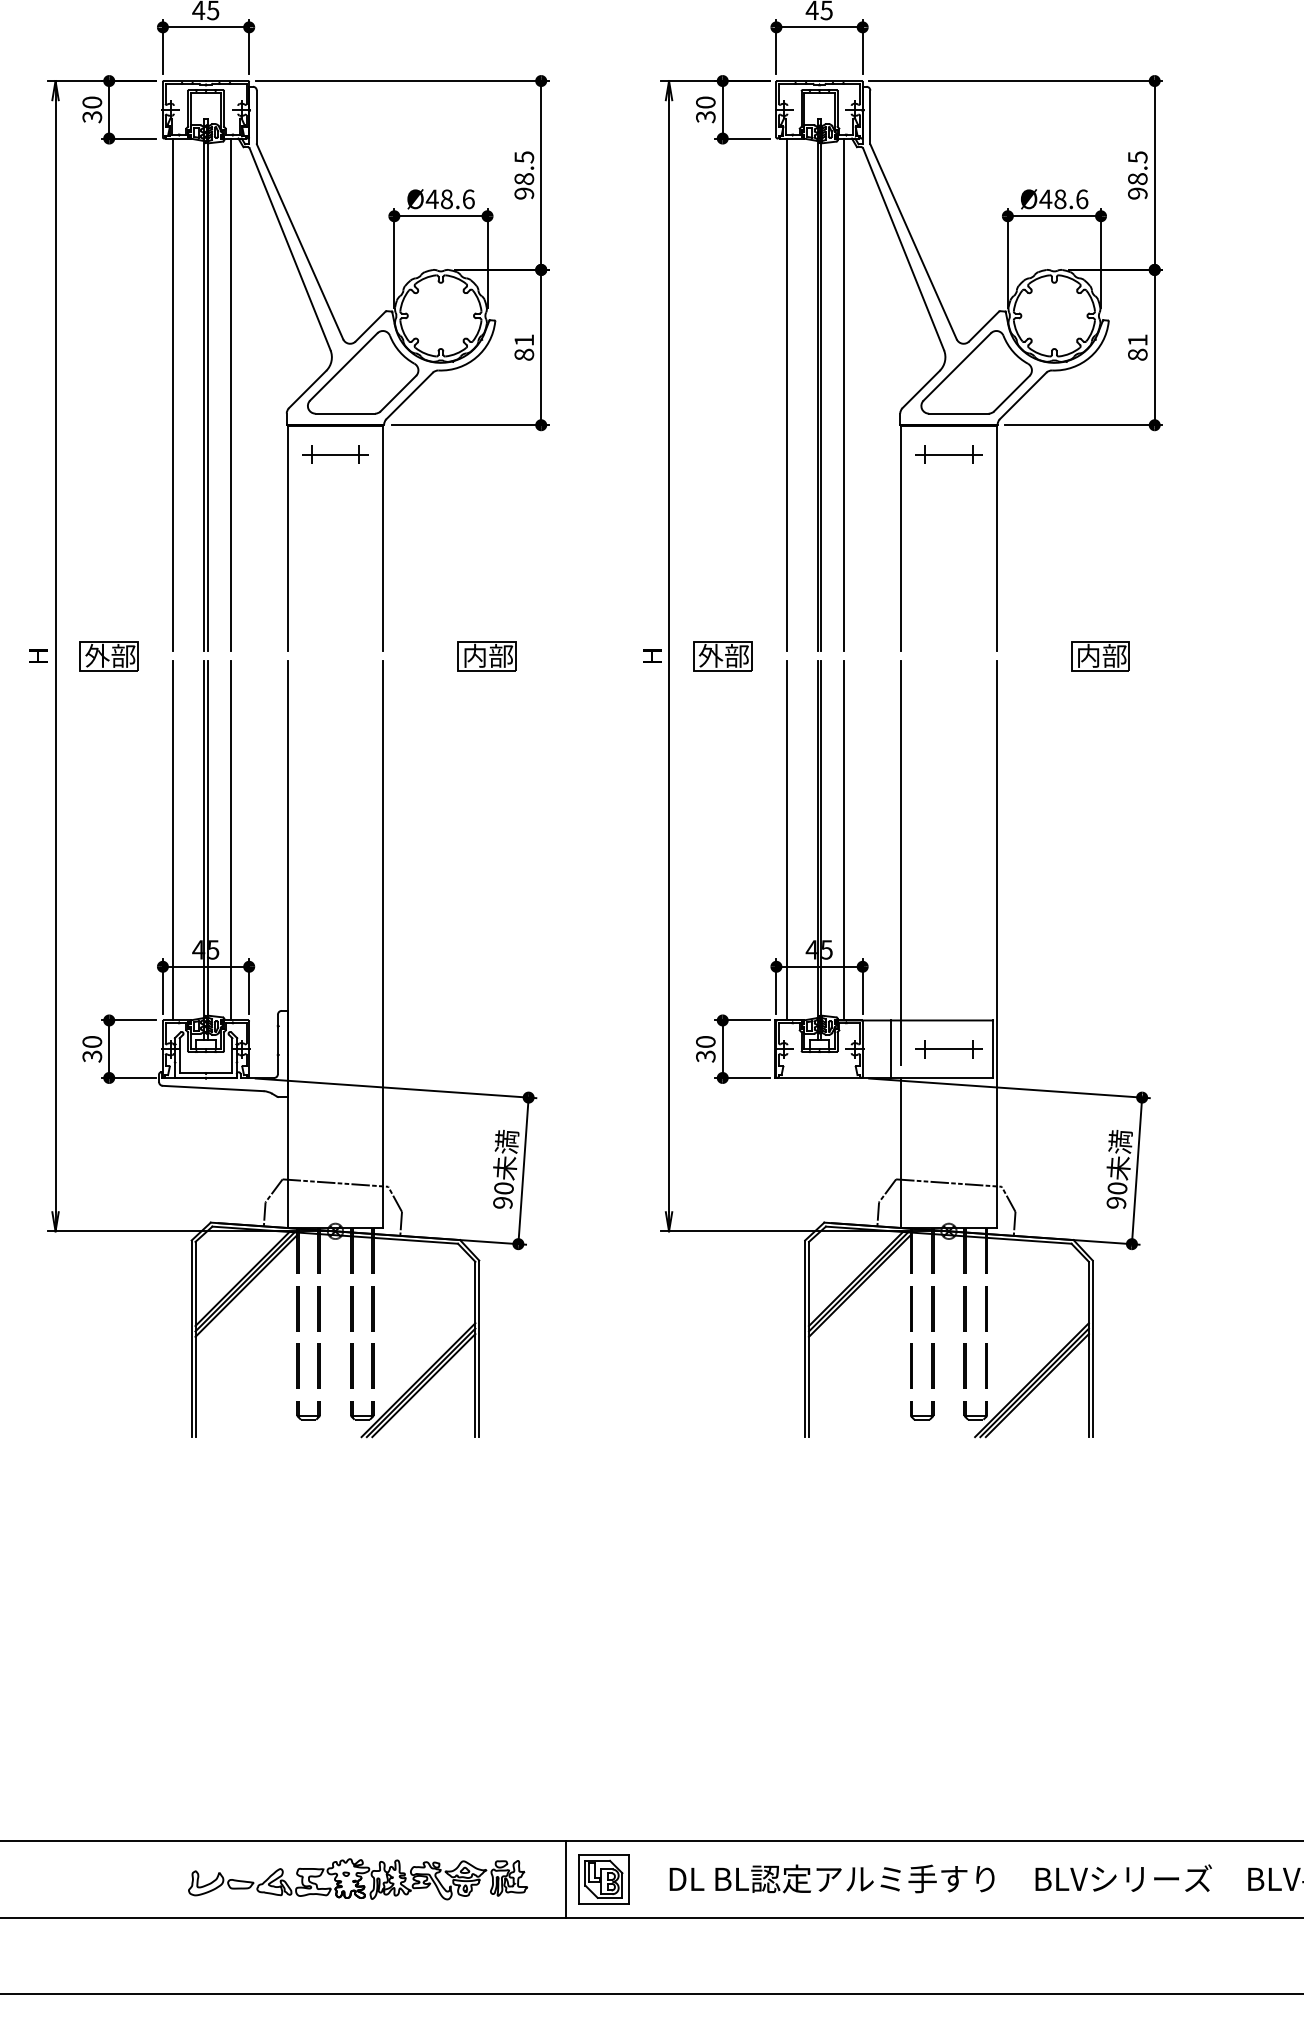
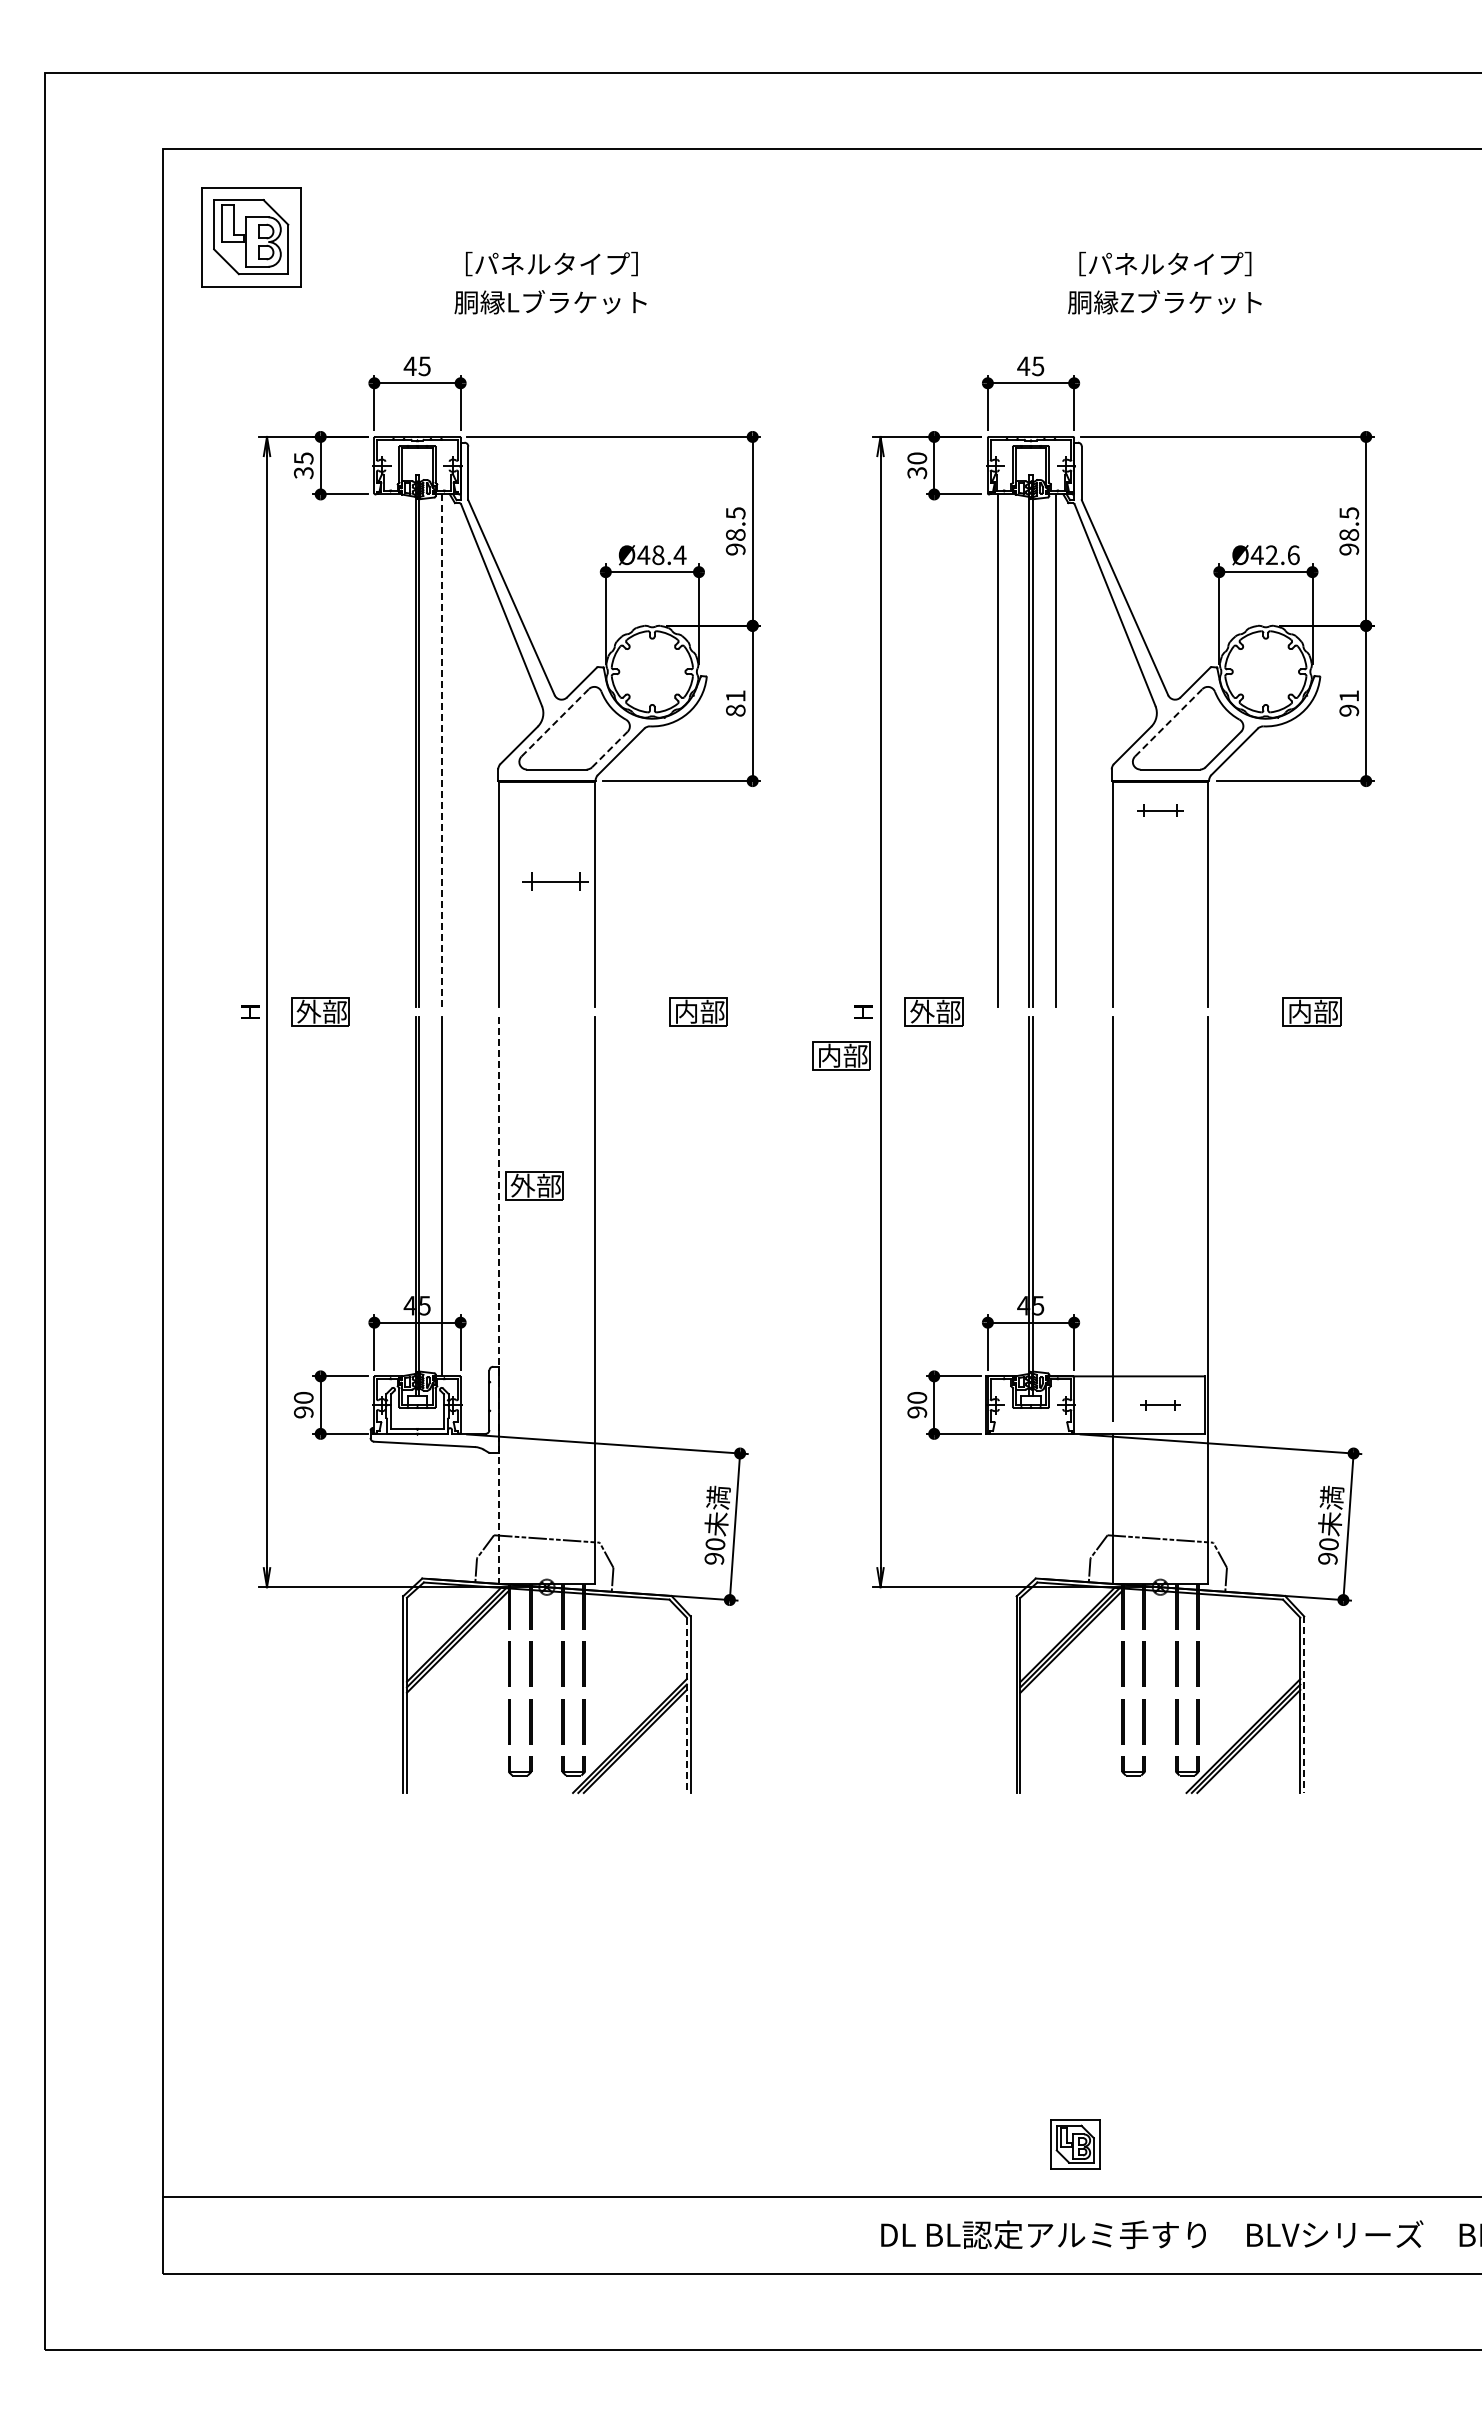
text: (92, 102) -> (303, 458), 30 -> 35
text: (468, 199) -> (679, 555), Ø48.6 -> Ø48.4
text: (1060, 199) -> (1271, 555), Ø48.6 -> Ø42.6
text: (1138, 354) -> (1349, 710), 81 -> 91
line: (344, 366) -> (555, 722), solid -> dashed
line: (957, 366) -> (1168, 722), solid -> dashed
line: (399, 393) -> (610, 749), solid -> dashed
line: (173, 394) -> (384, 750), removed
line: (231, 395) -> (442, 751), solid -> dashed
part: (335, 454) -> (555, 881), moved
part: (949, 454) -> (1160, 810), size x0.7
part: (630, 699) -> (841, 1055), added
part: (323, 829) -> (534, 1185), added
line: (173, 840) -> (384, 1196), removed
line: (787, 840) -> (998, 1196), removed
line: (844, 840) -> (1055, 1196), removed
line: (287, 944) -> (498, 1300), solid -> dashed
line: (891, 1048) -> (1102, 1404), removed
part: (949, 1049) -> (1160, 1405), size x0.6
text: (92, 1056) -> (303, 1412), 30 -> 90
text: (706, 1056) -> (917, 1412), 30 -> 90
line: (475, 1349) -> (686, 1705), solid -> dashed
line: (1093, 1349) -> (1304, 1705), solid -> dashed
line: (565, 1878) -> (776, 2234), removed
part: (358, 1879) -> (569, 2235), removed
part: (604, 1879) -> (1075, 2144), moved

